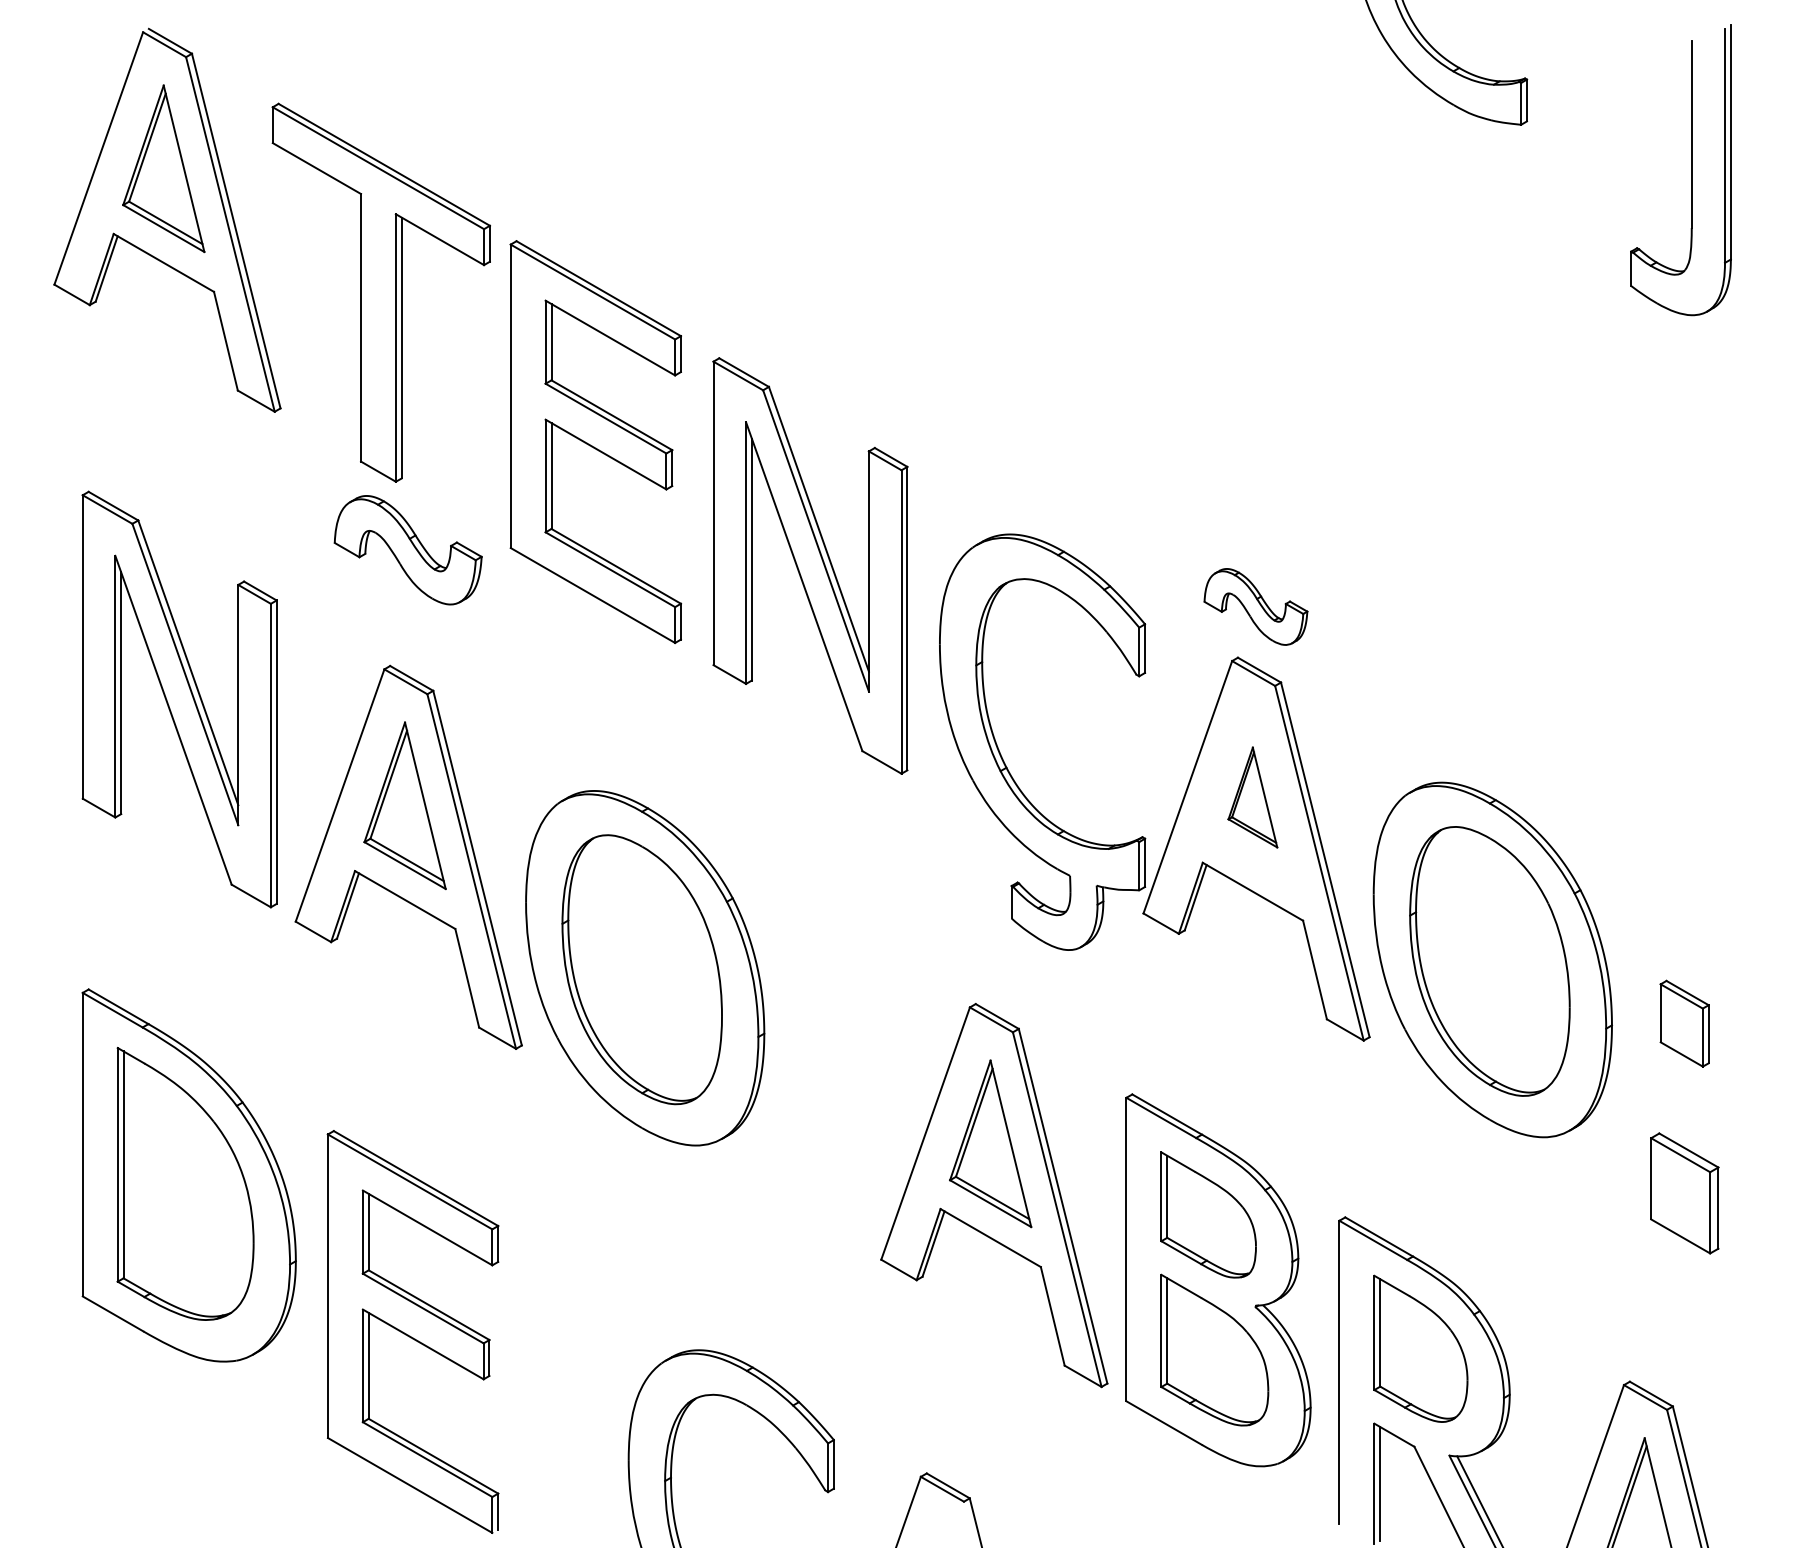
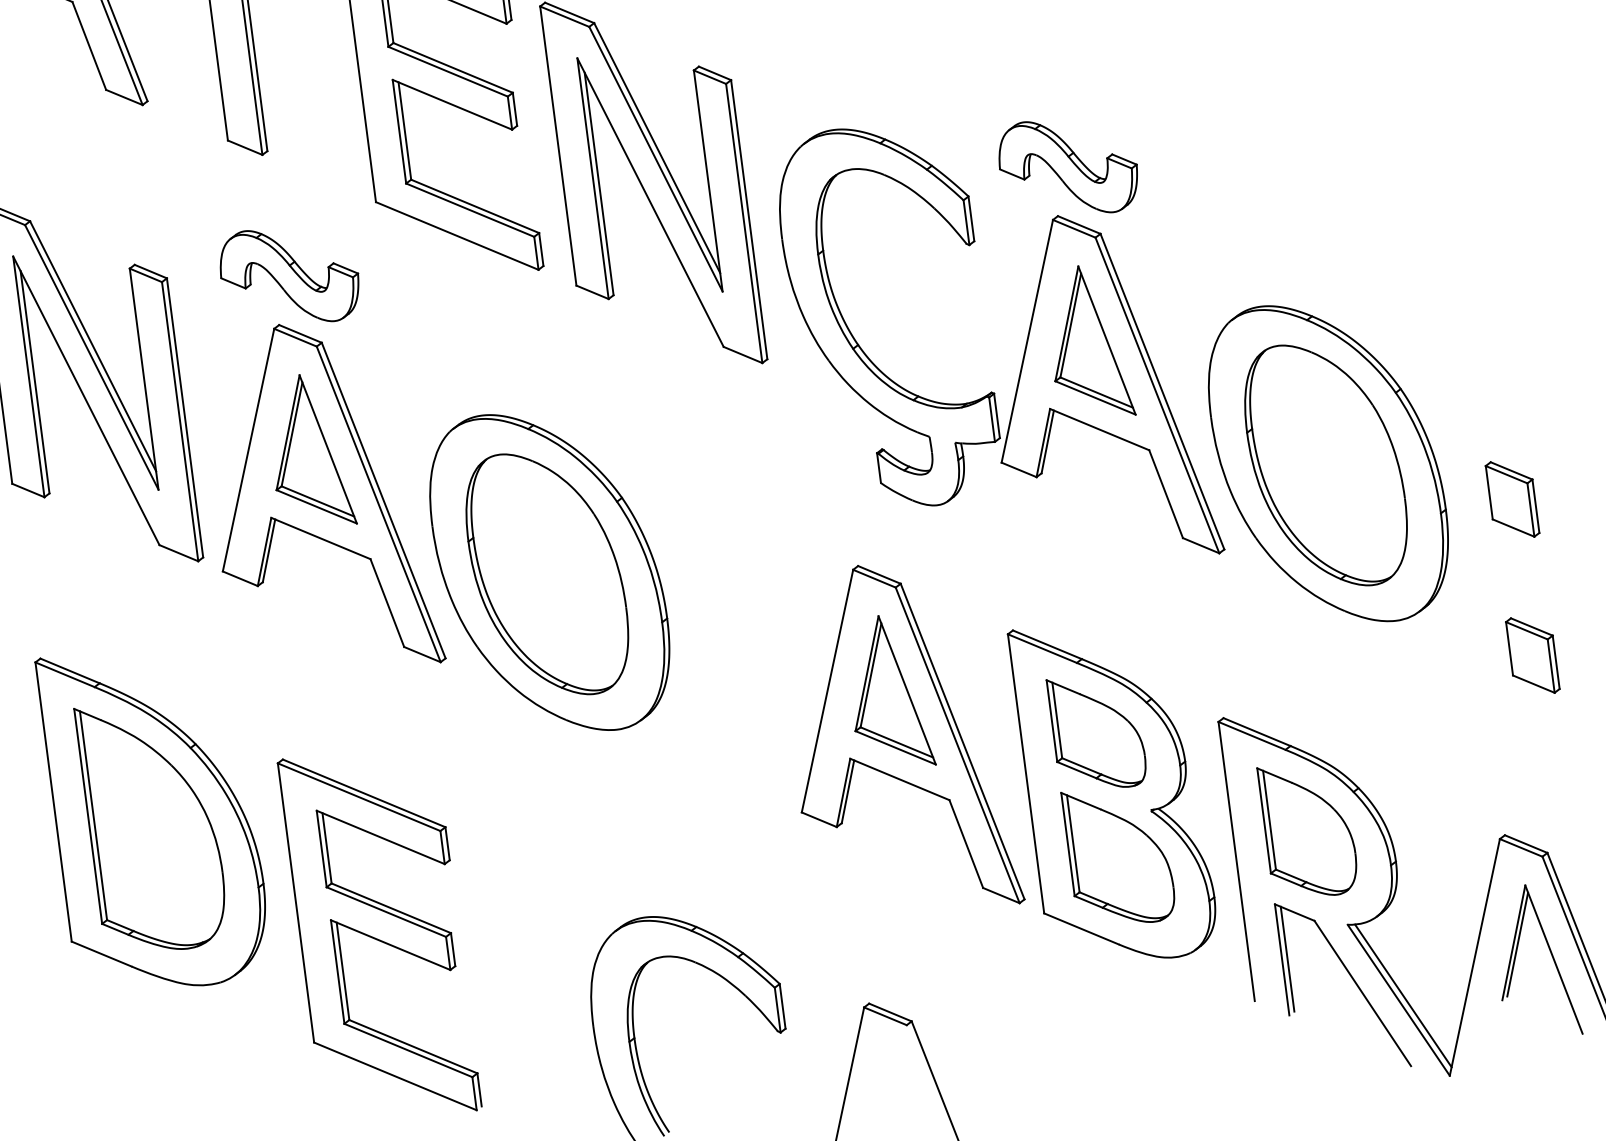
part: (407, 550) -> (289, 276), moved
part: (1255, 606) -> (1067, 166), size x1.43
part: (1252, 797) -> (1088, 342), size x1.67
part: (1684, 1193) -> (1532, 655), size x0.71

